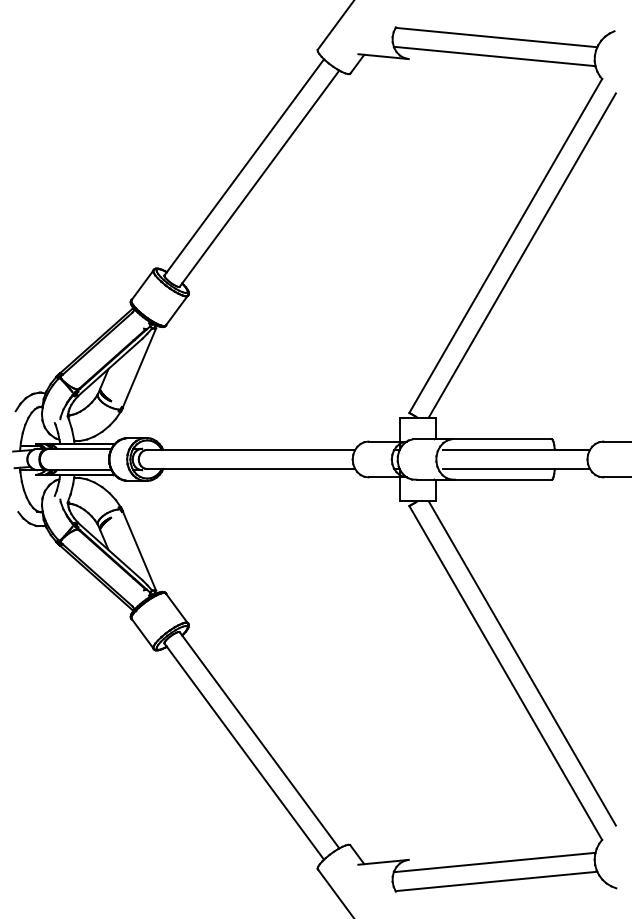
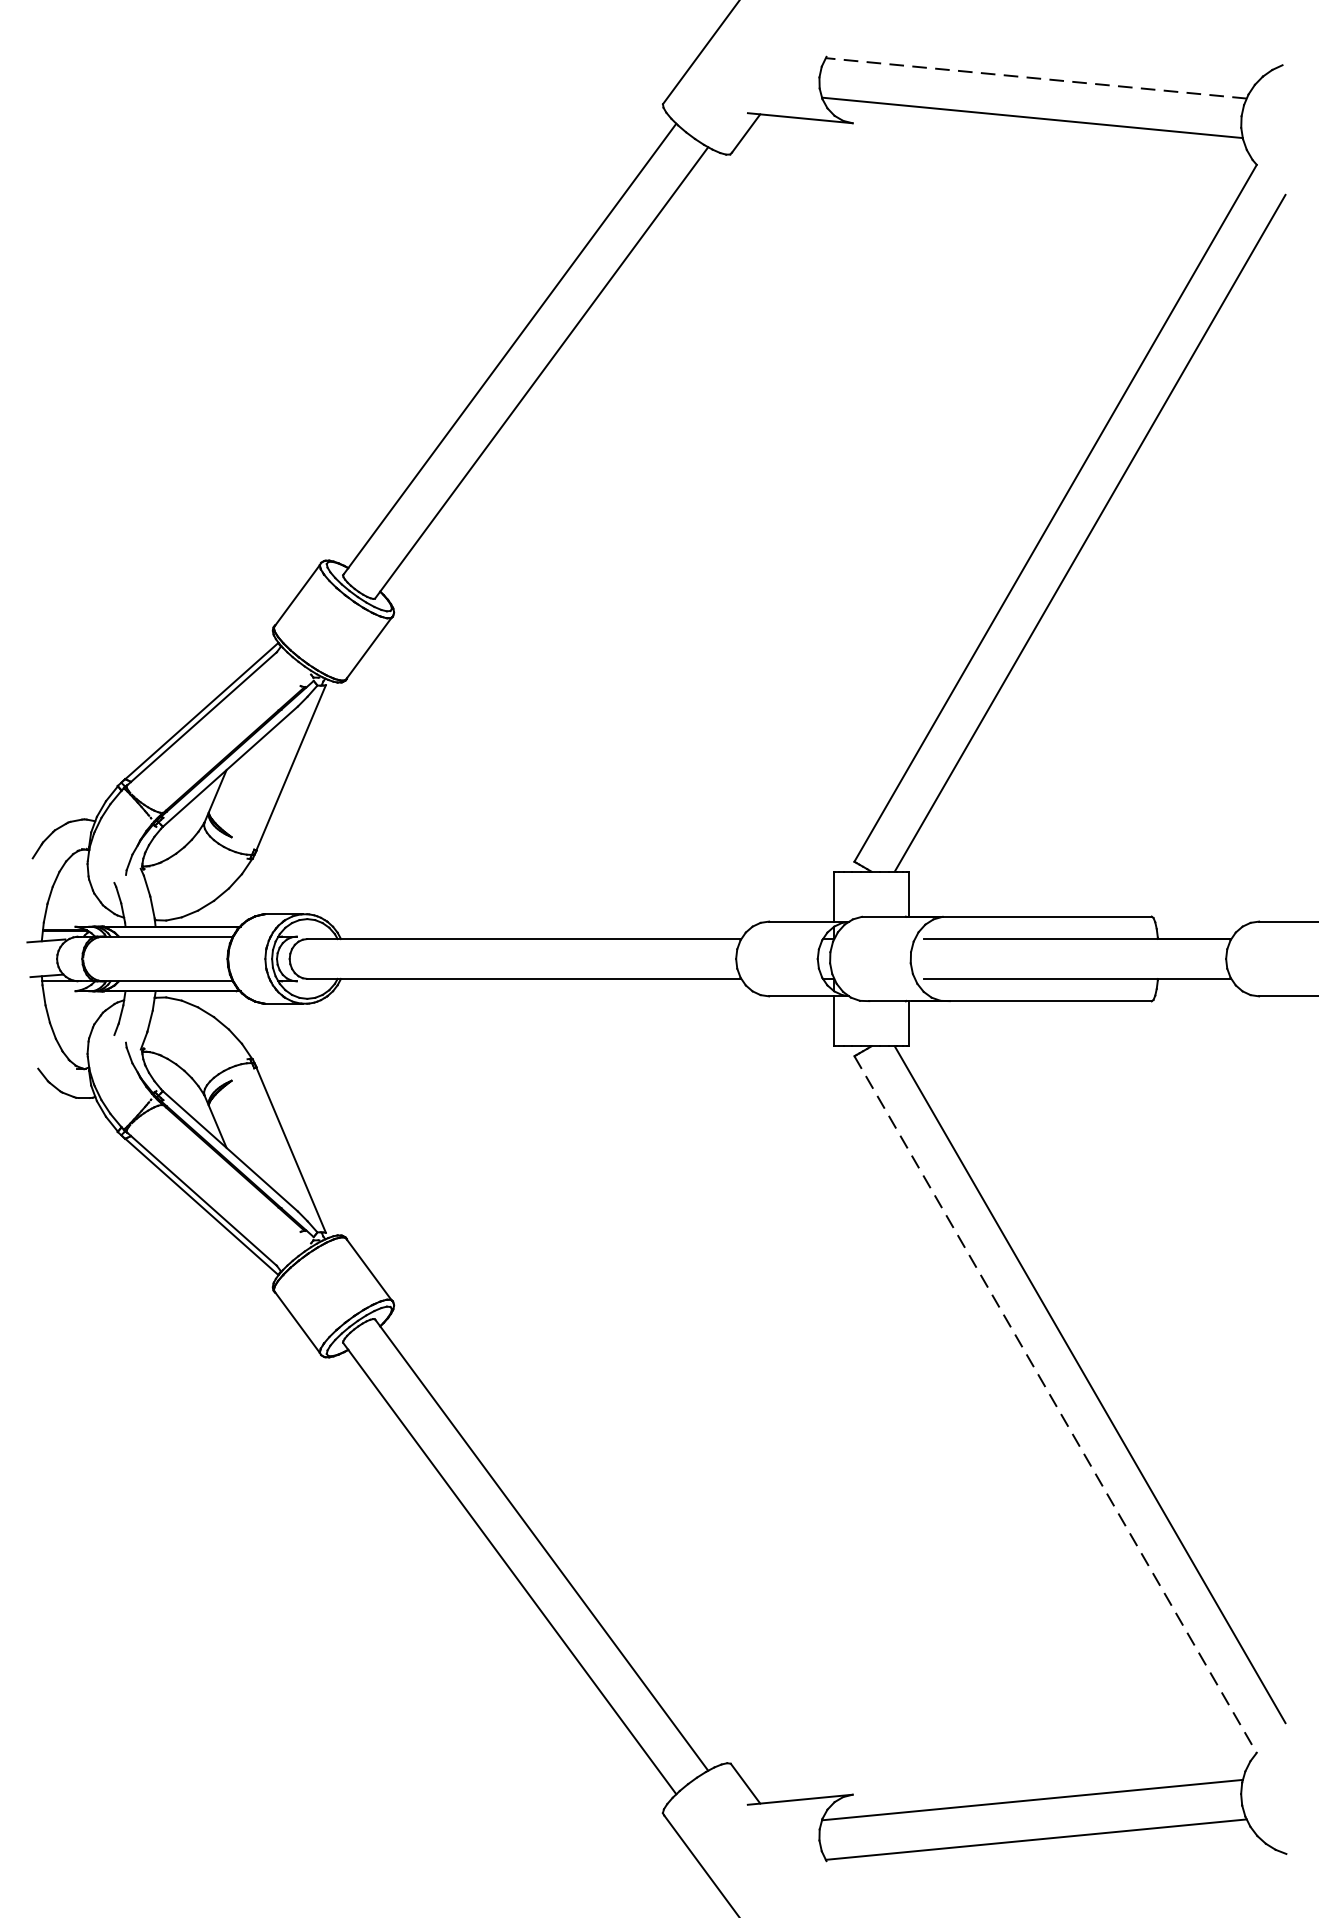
line: (496, 37) -> (1036, 78), solid -> dashed
line: (505, 673) -> (1055, 1405), solid -> dashed

